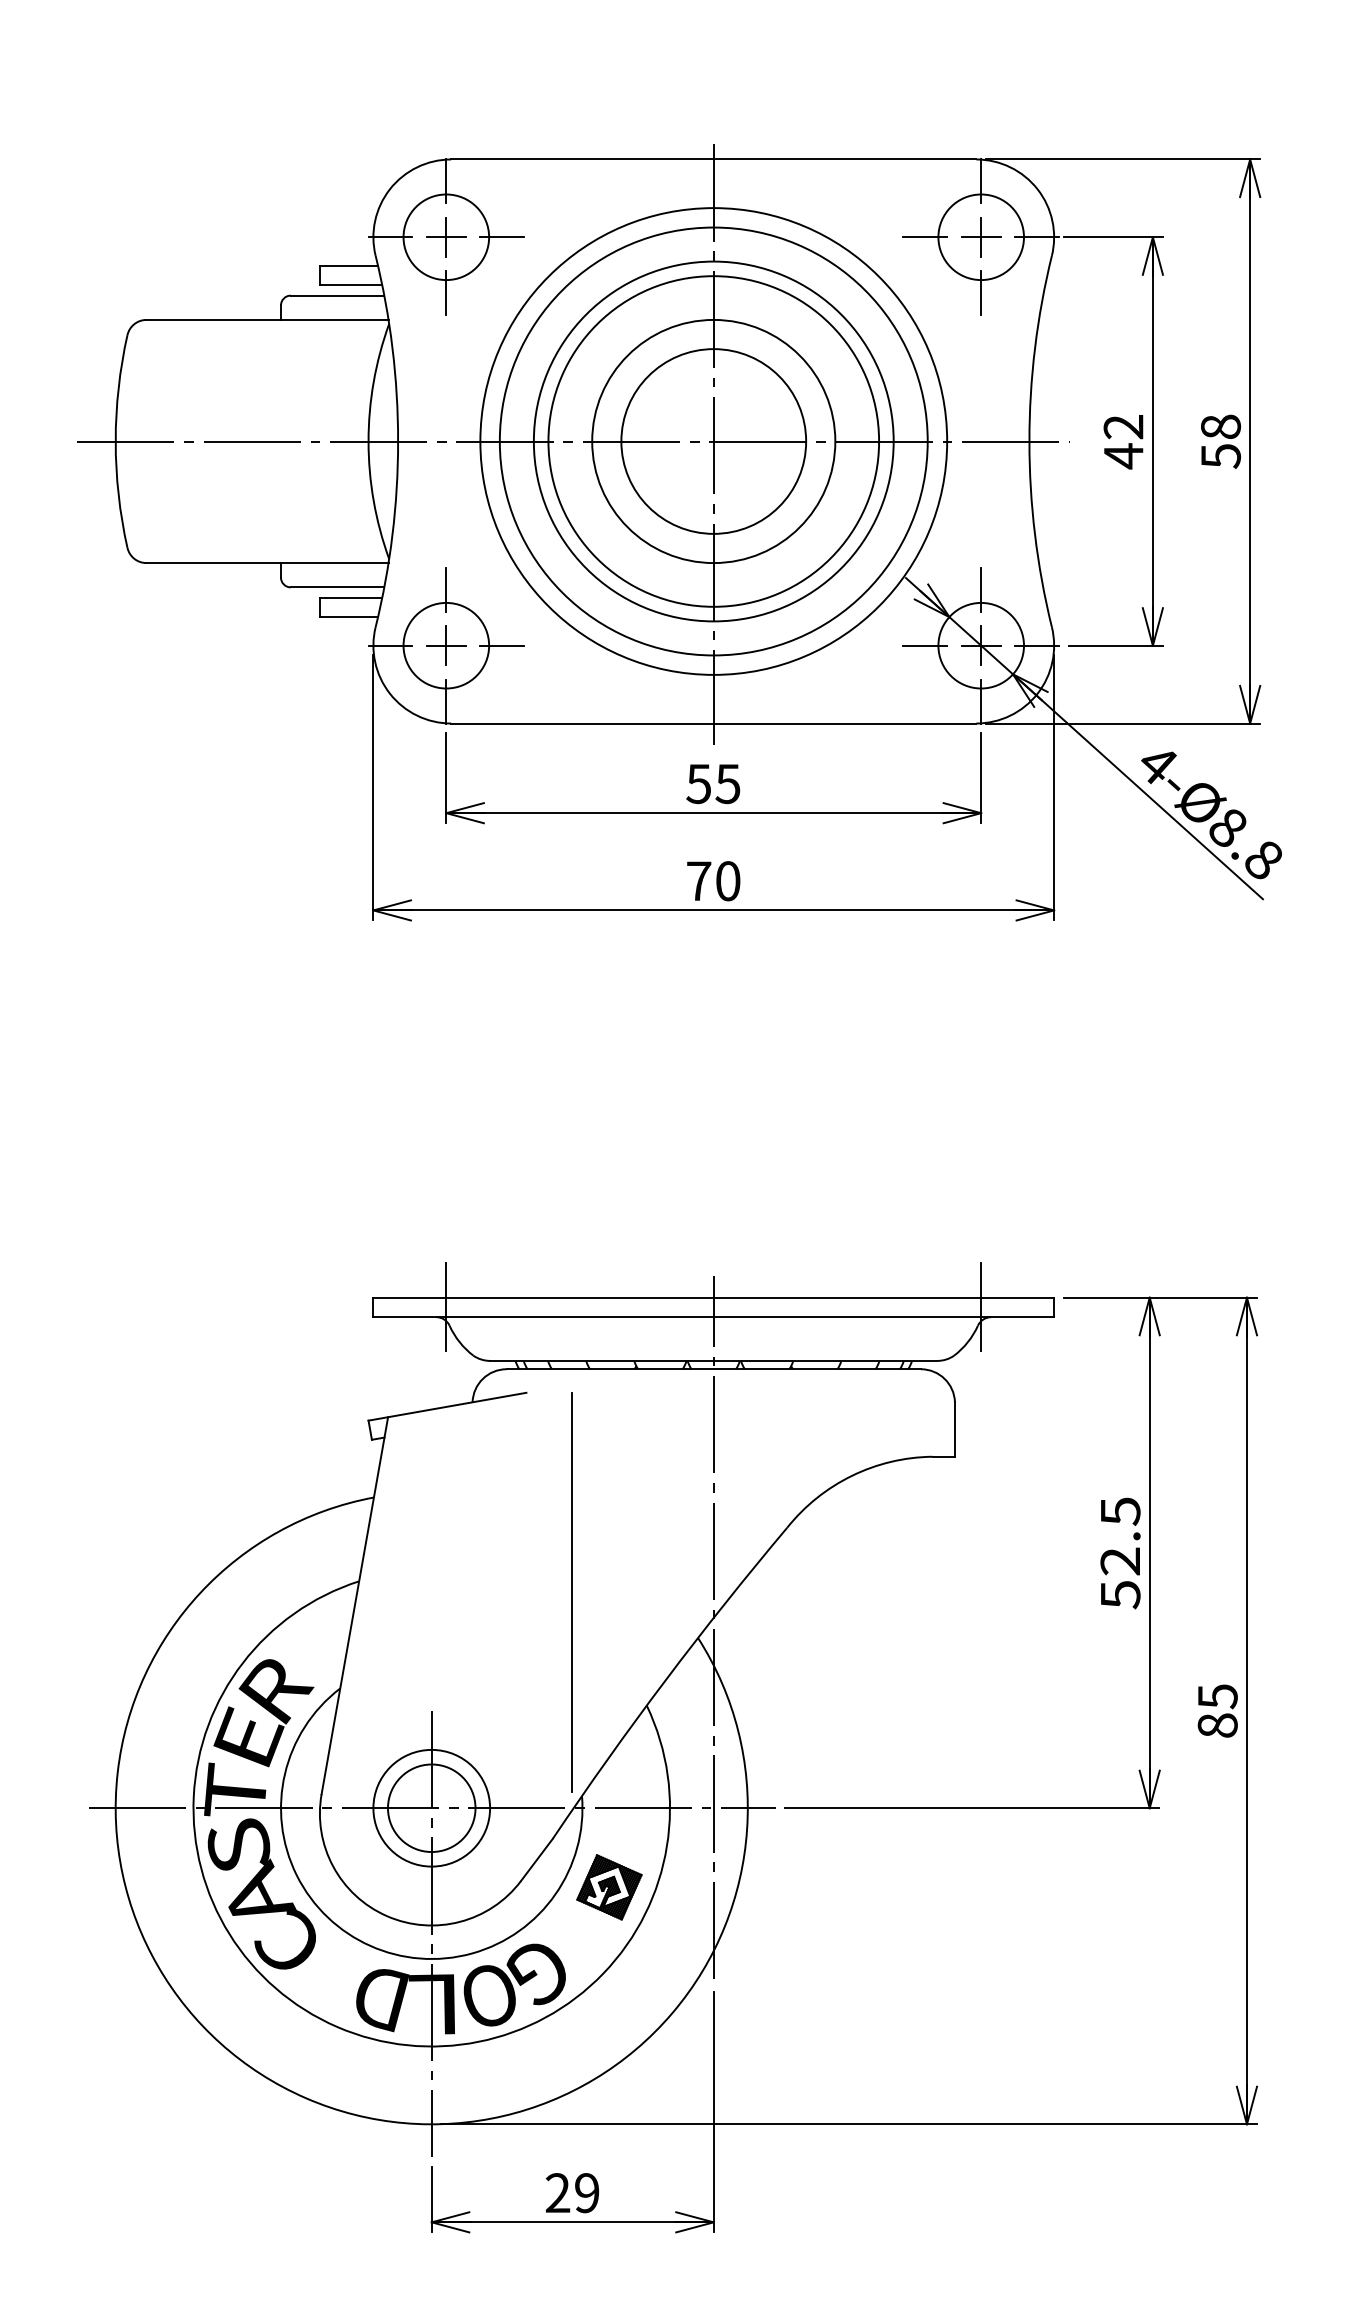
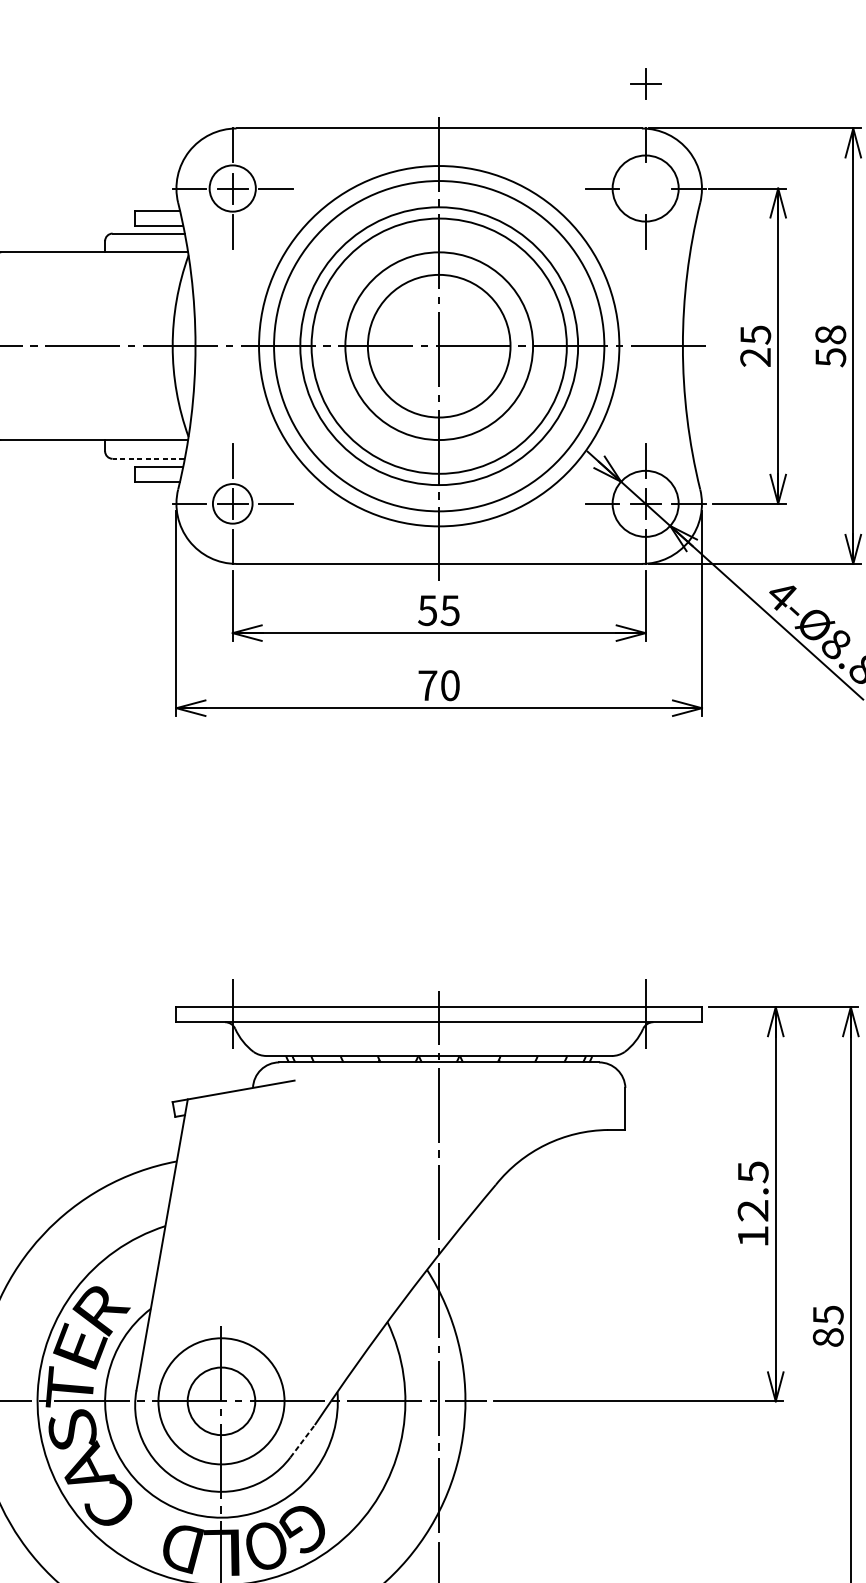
circle: (446, 237) -> (232, 188), size x0.7
part: (981, 237) -> (645, 84), moved
text: (1123, 442) -> (755, 346), 42 -> 25
line: (337, 587) -> (148, 458), solid -> dashed
circle: (446, 645) -> (232, 503), size x0.6
line: (571, 1592) -> (329, 1234), removed
text: (1120, 1595) -> (753, 1237), 52.5 -> 12.5
circle: (431, 1807) -> (221, 1400), size x1.4
line: (537, 1859) -> (303, 1440), solid -> dashed
part: (609, 1887) -> (358, 1462), removed

